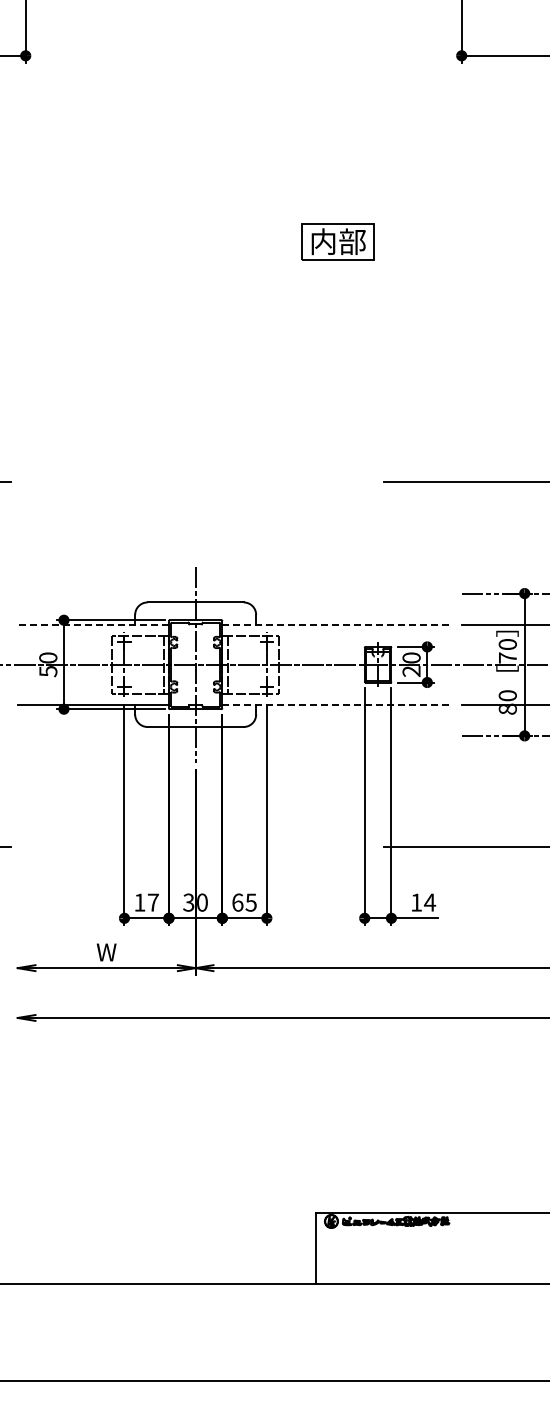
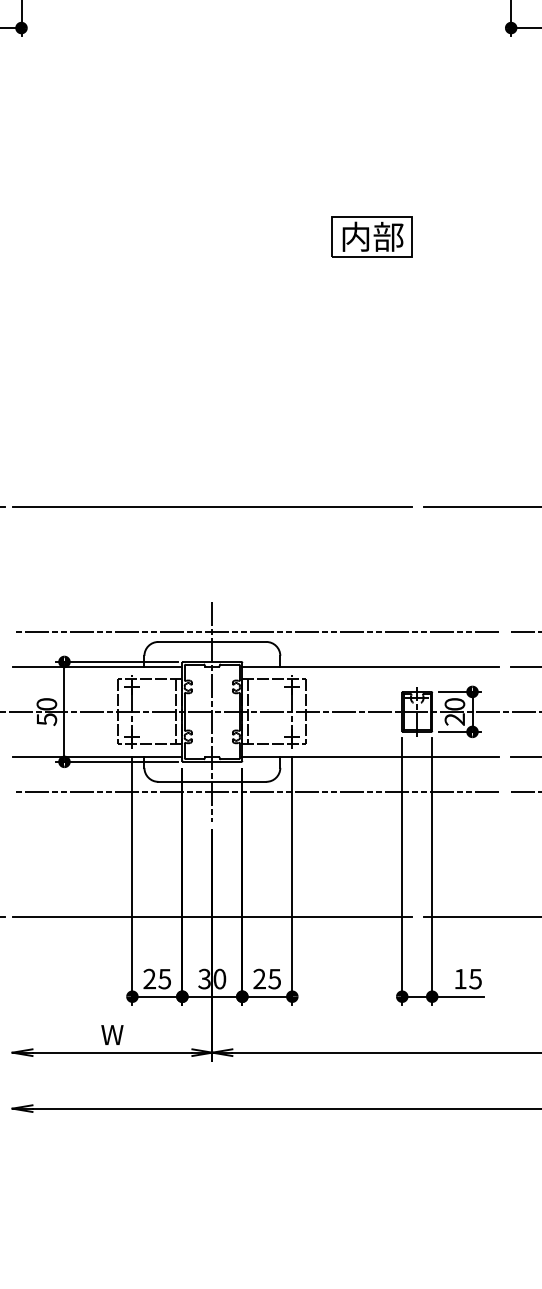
line: (195, 482) -> (212, 507), added
line: (233, 593) -> (254, 631), added
line: (93, 624) -> (97, 666), dashed -> solid
line: (337, 624) -> (371, 666), dashed -> solid
line: (337, 704) -> (371, 756), dashed -> solid
line: (233, 735) -> (254, 791), added
line: (195, 847) -> (212, 917), added
text: (146, 902) -> (157, 978), 17 -> 25
text: (237, 902) -> (259, 978), 65 -> 25
text: (430, 902) -> (476, 978), 14 -> 15

